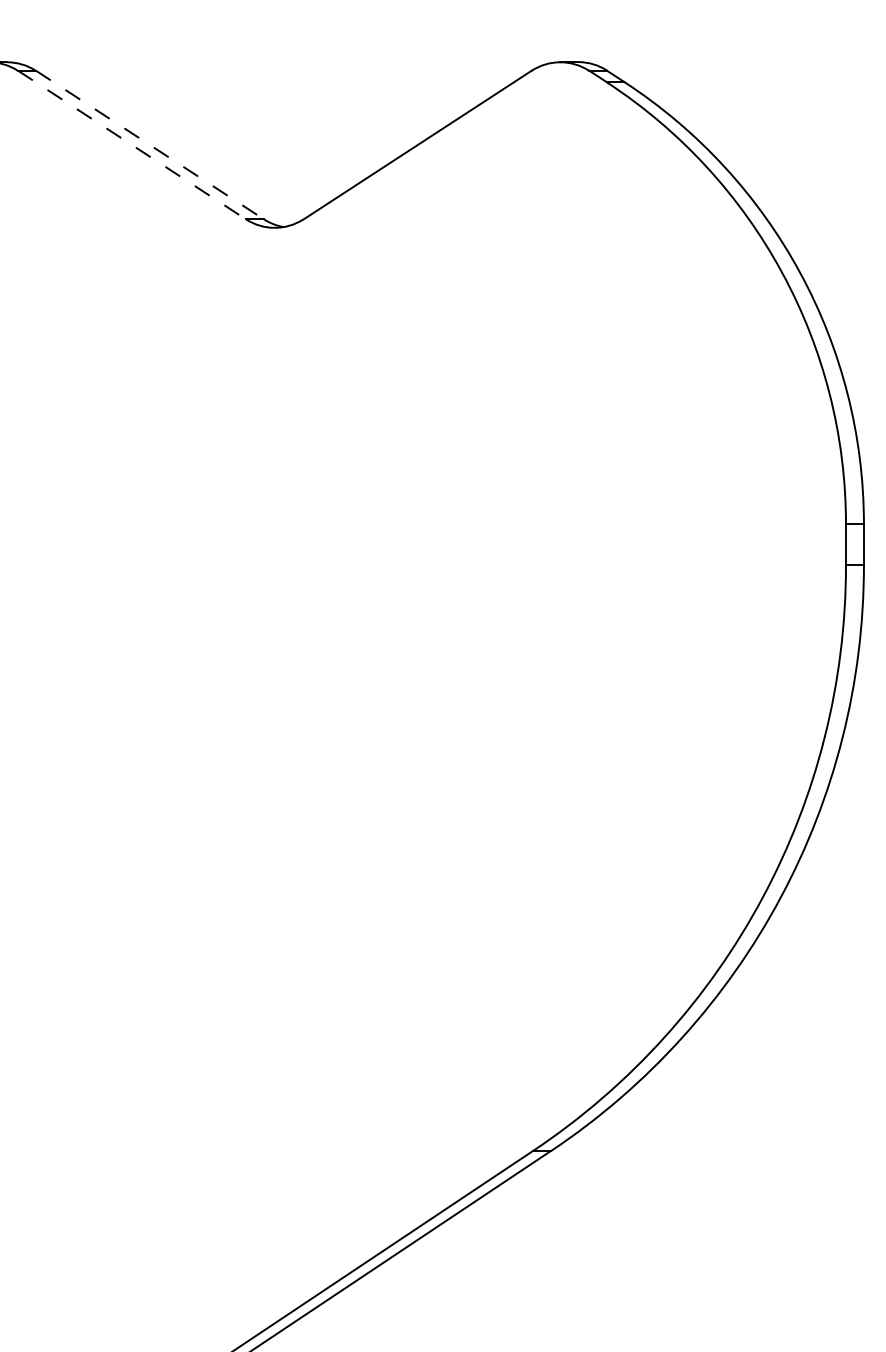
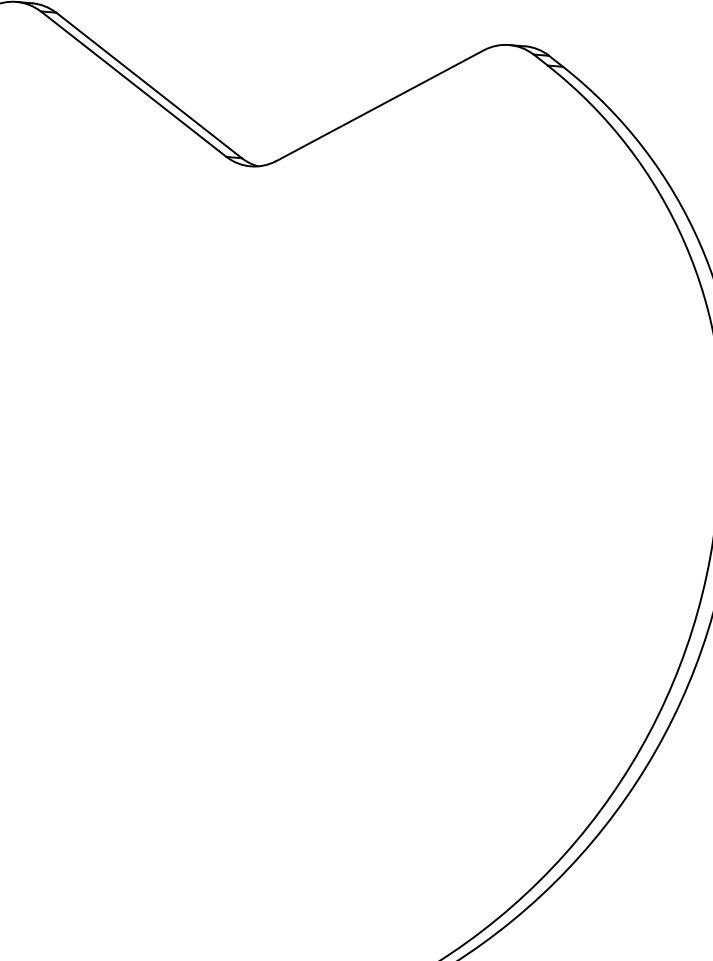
line: (132, 145) -> (134, 84), dashed -> solid
line: (150, 145) -> (149, 85), dashed -> solid

